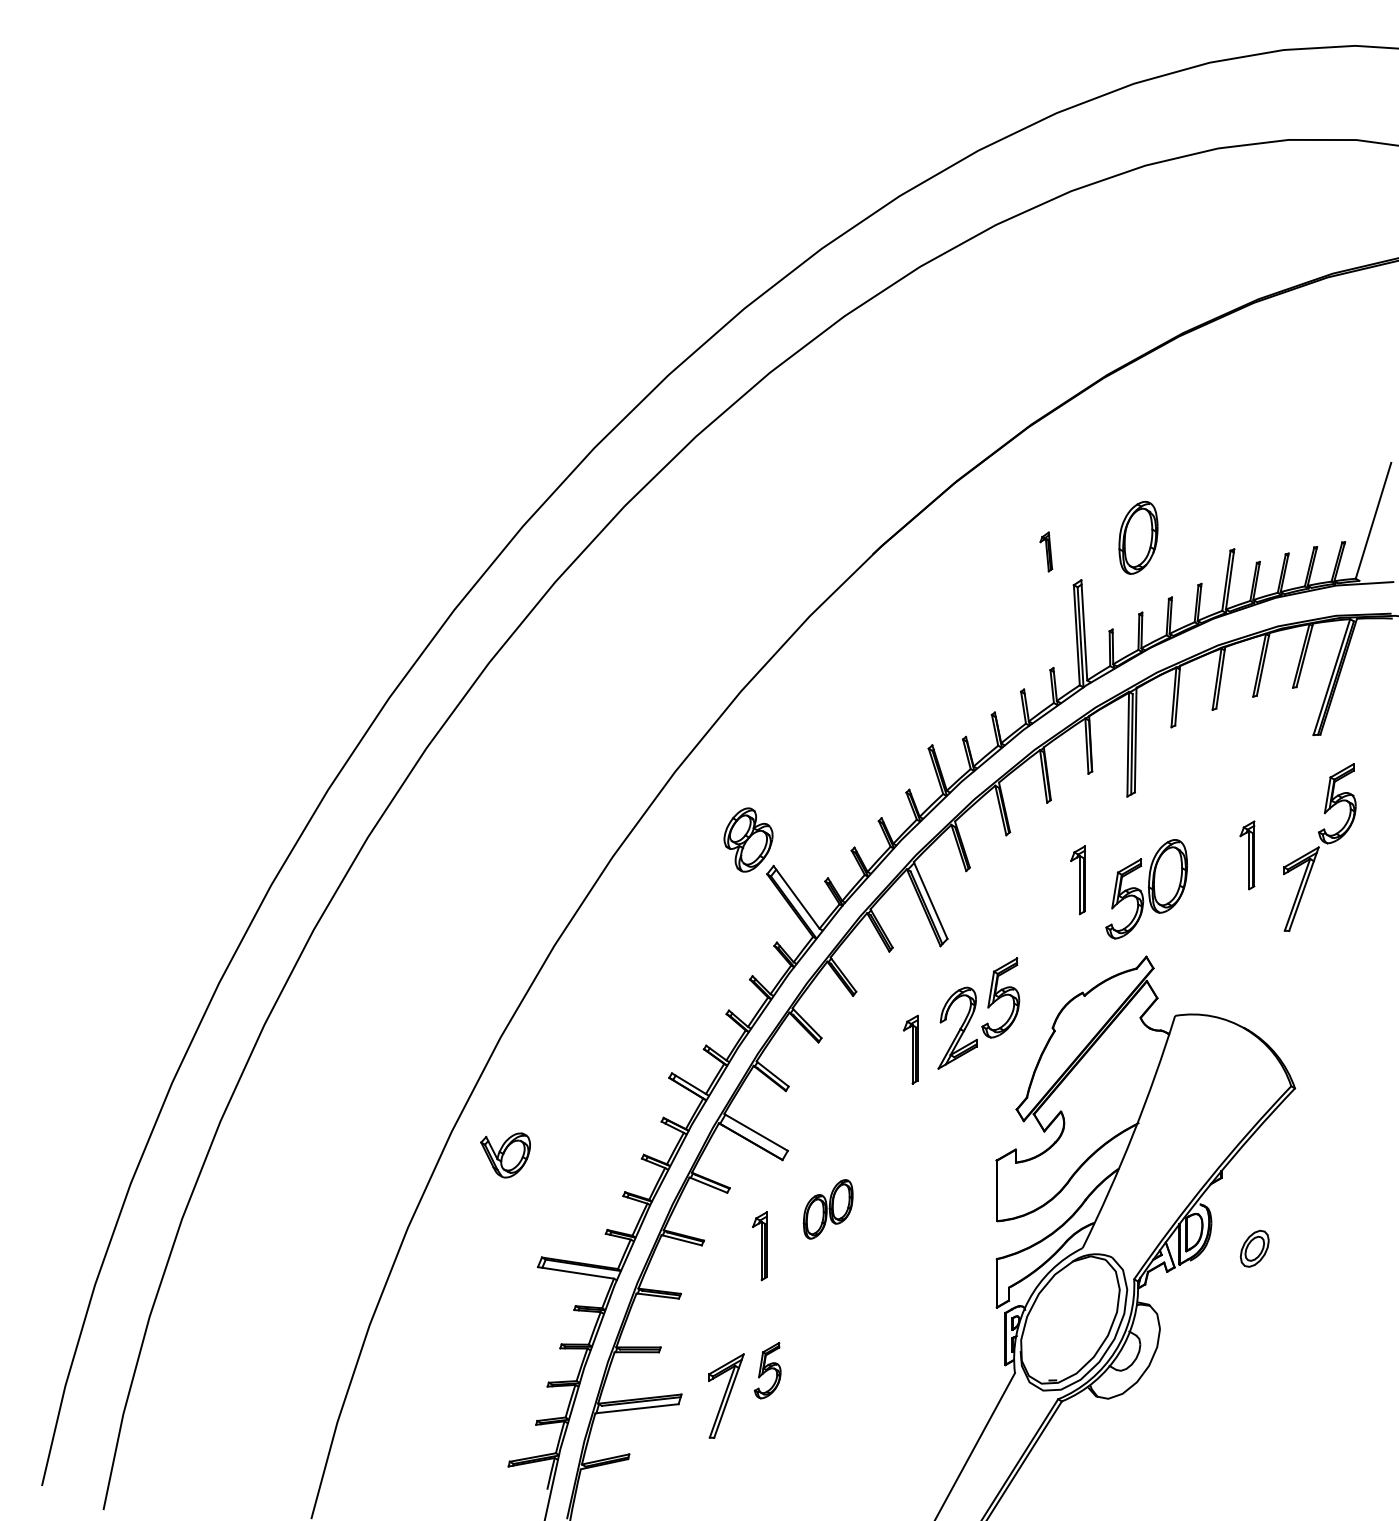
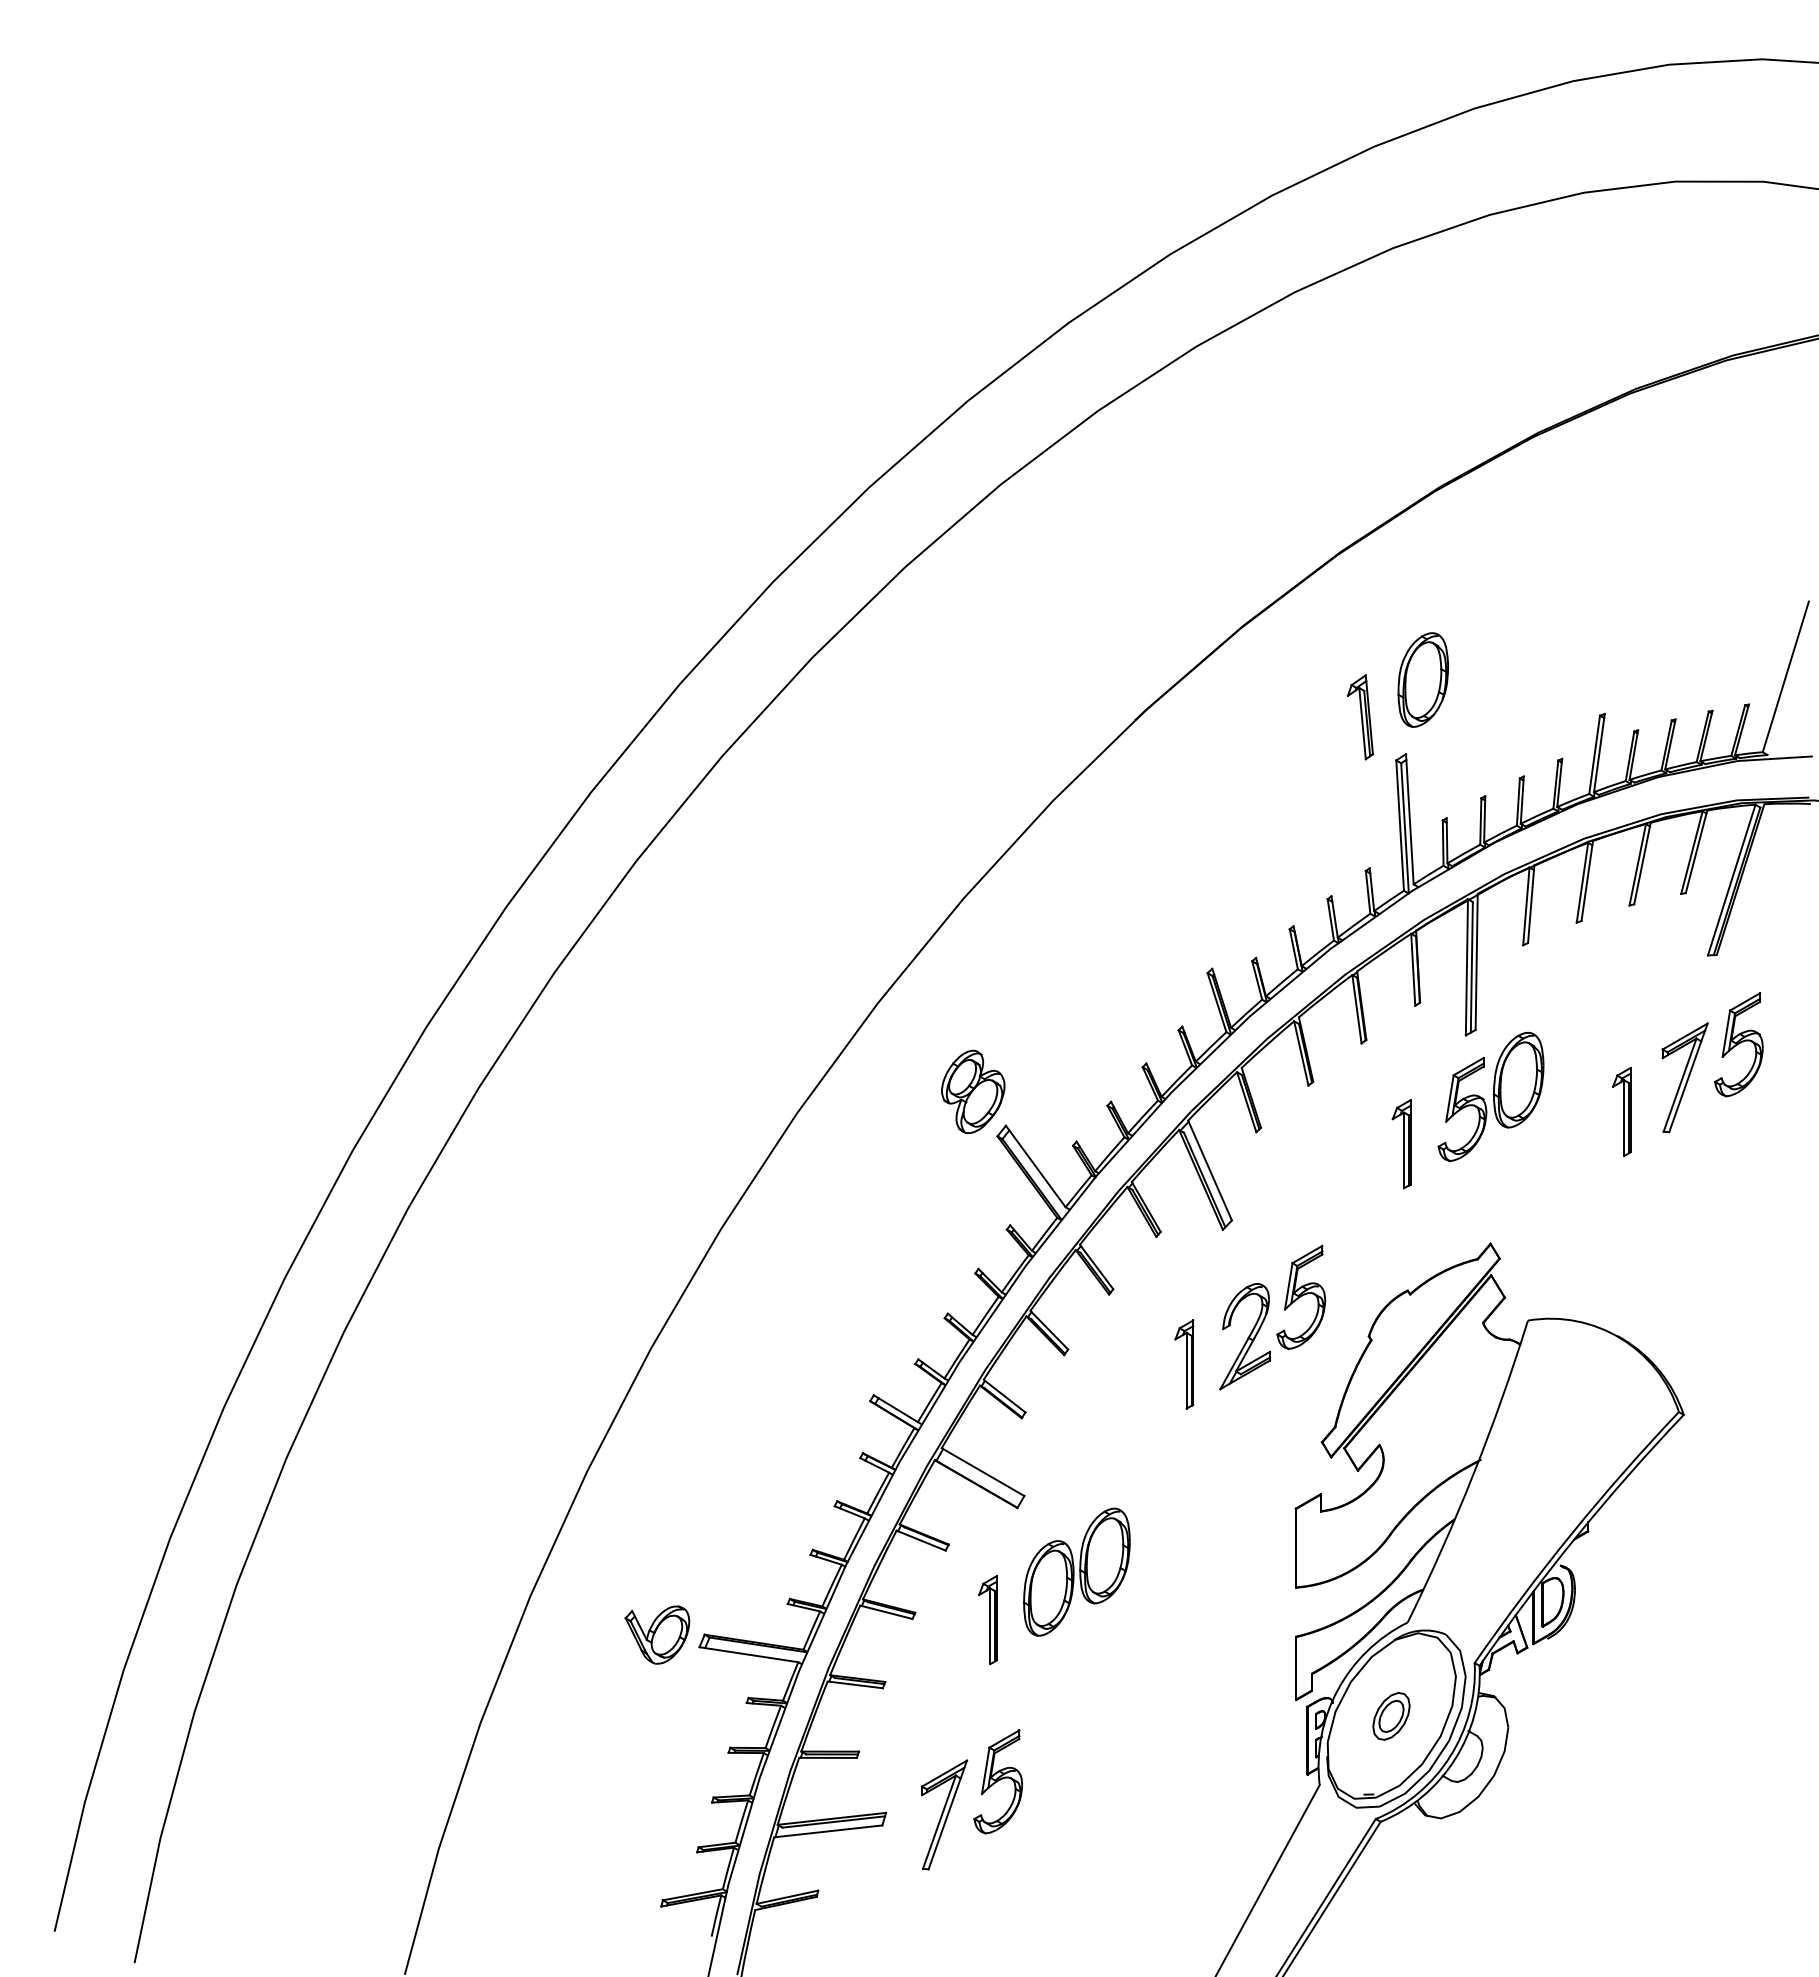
part: (1137, 537) -> (1422, 679), moved
part: (1046, 552) -> (1360, 717), size x1.67
part: (1146, 888) -> (1490, 1096), moved
part: (1300, 888) -> (1684, 1077), moved
part: (505, 1155) -> (657, 1634), moved
part: (827, 1208) -> (1076, 1571), size x1.67
part: (1254, 1248) -> (1391, 1716), moved
part: (767, 1370) -> (998, 1781), size x1.43

